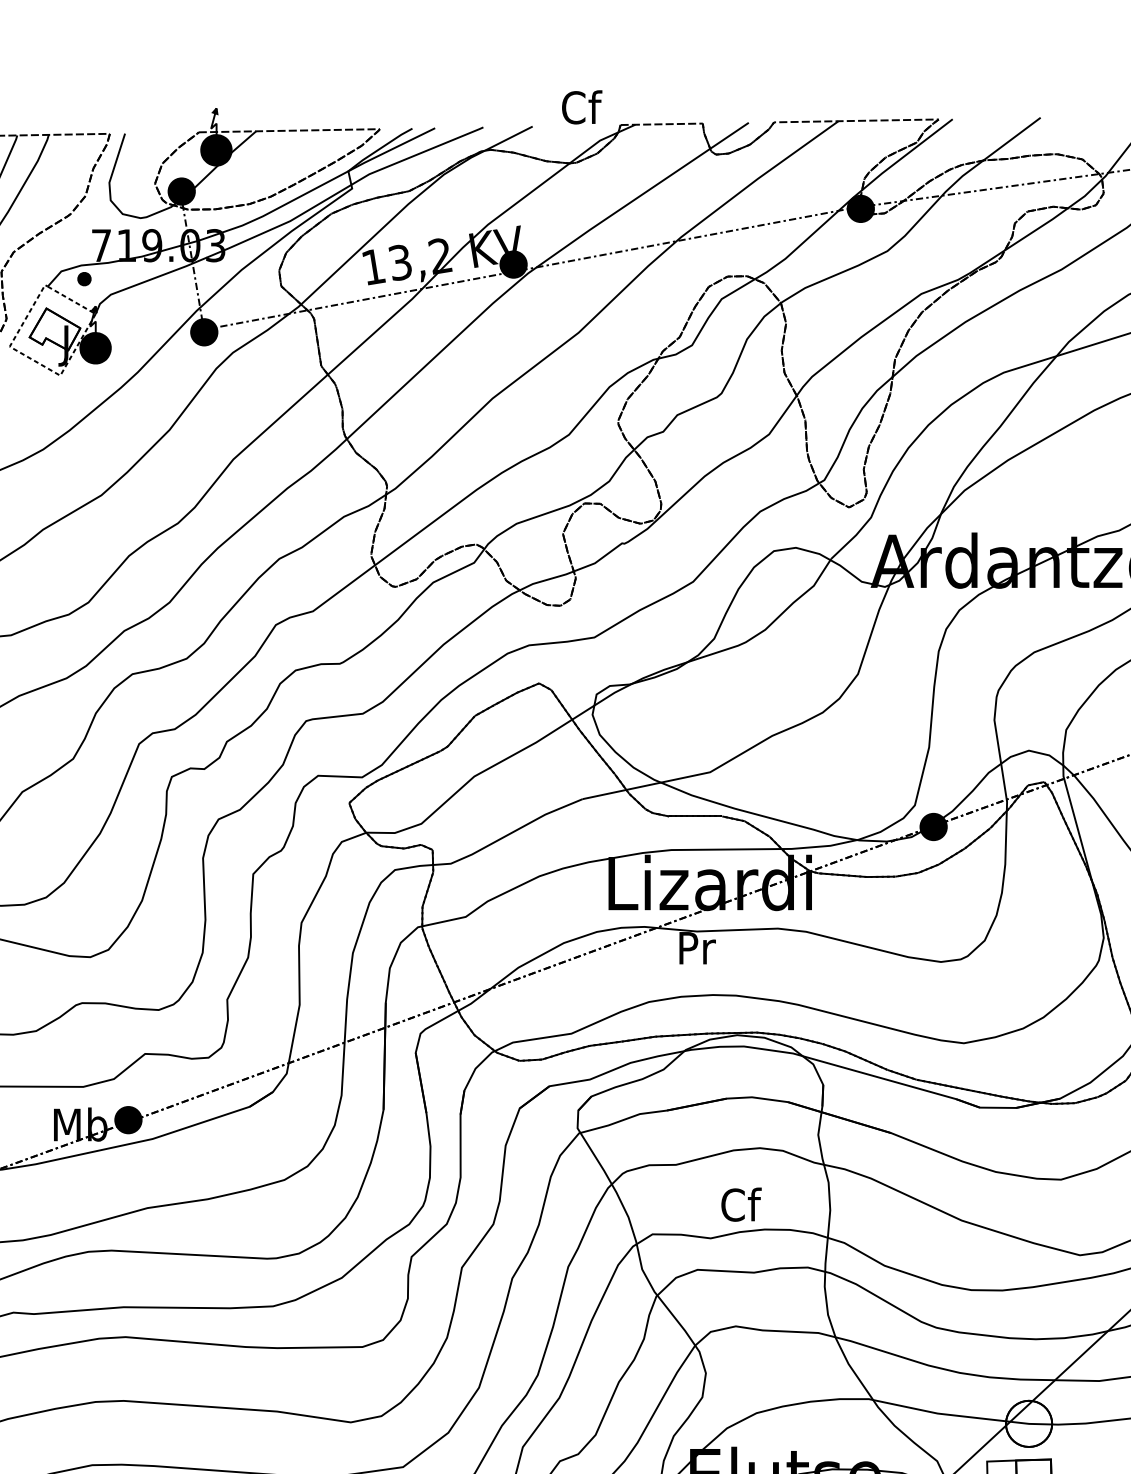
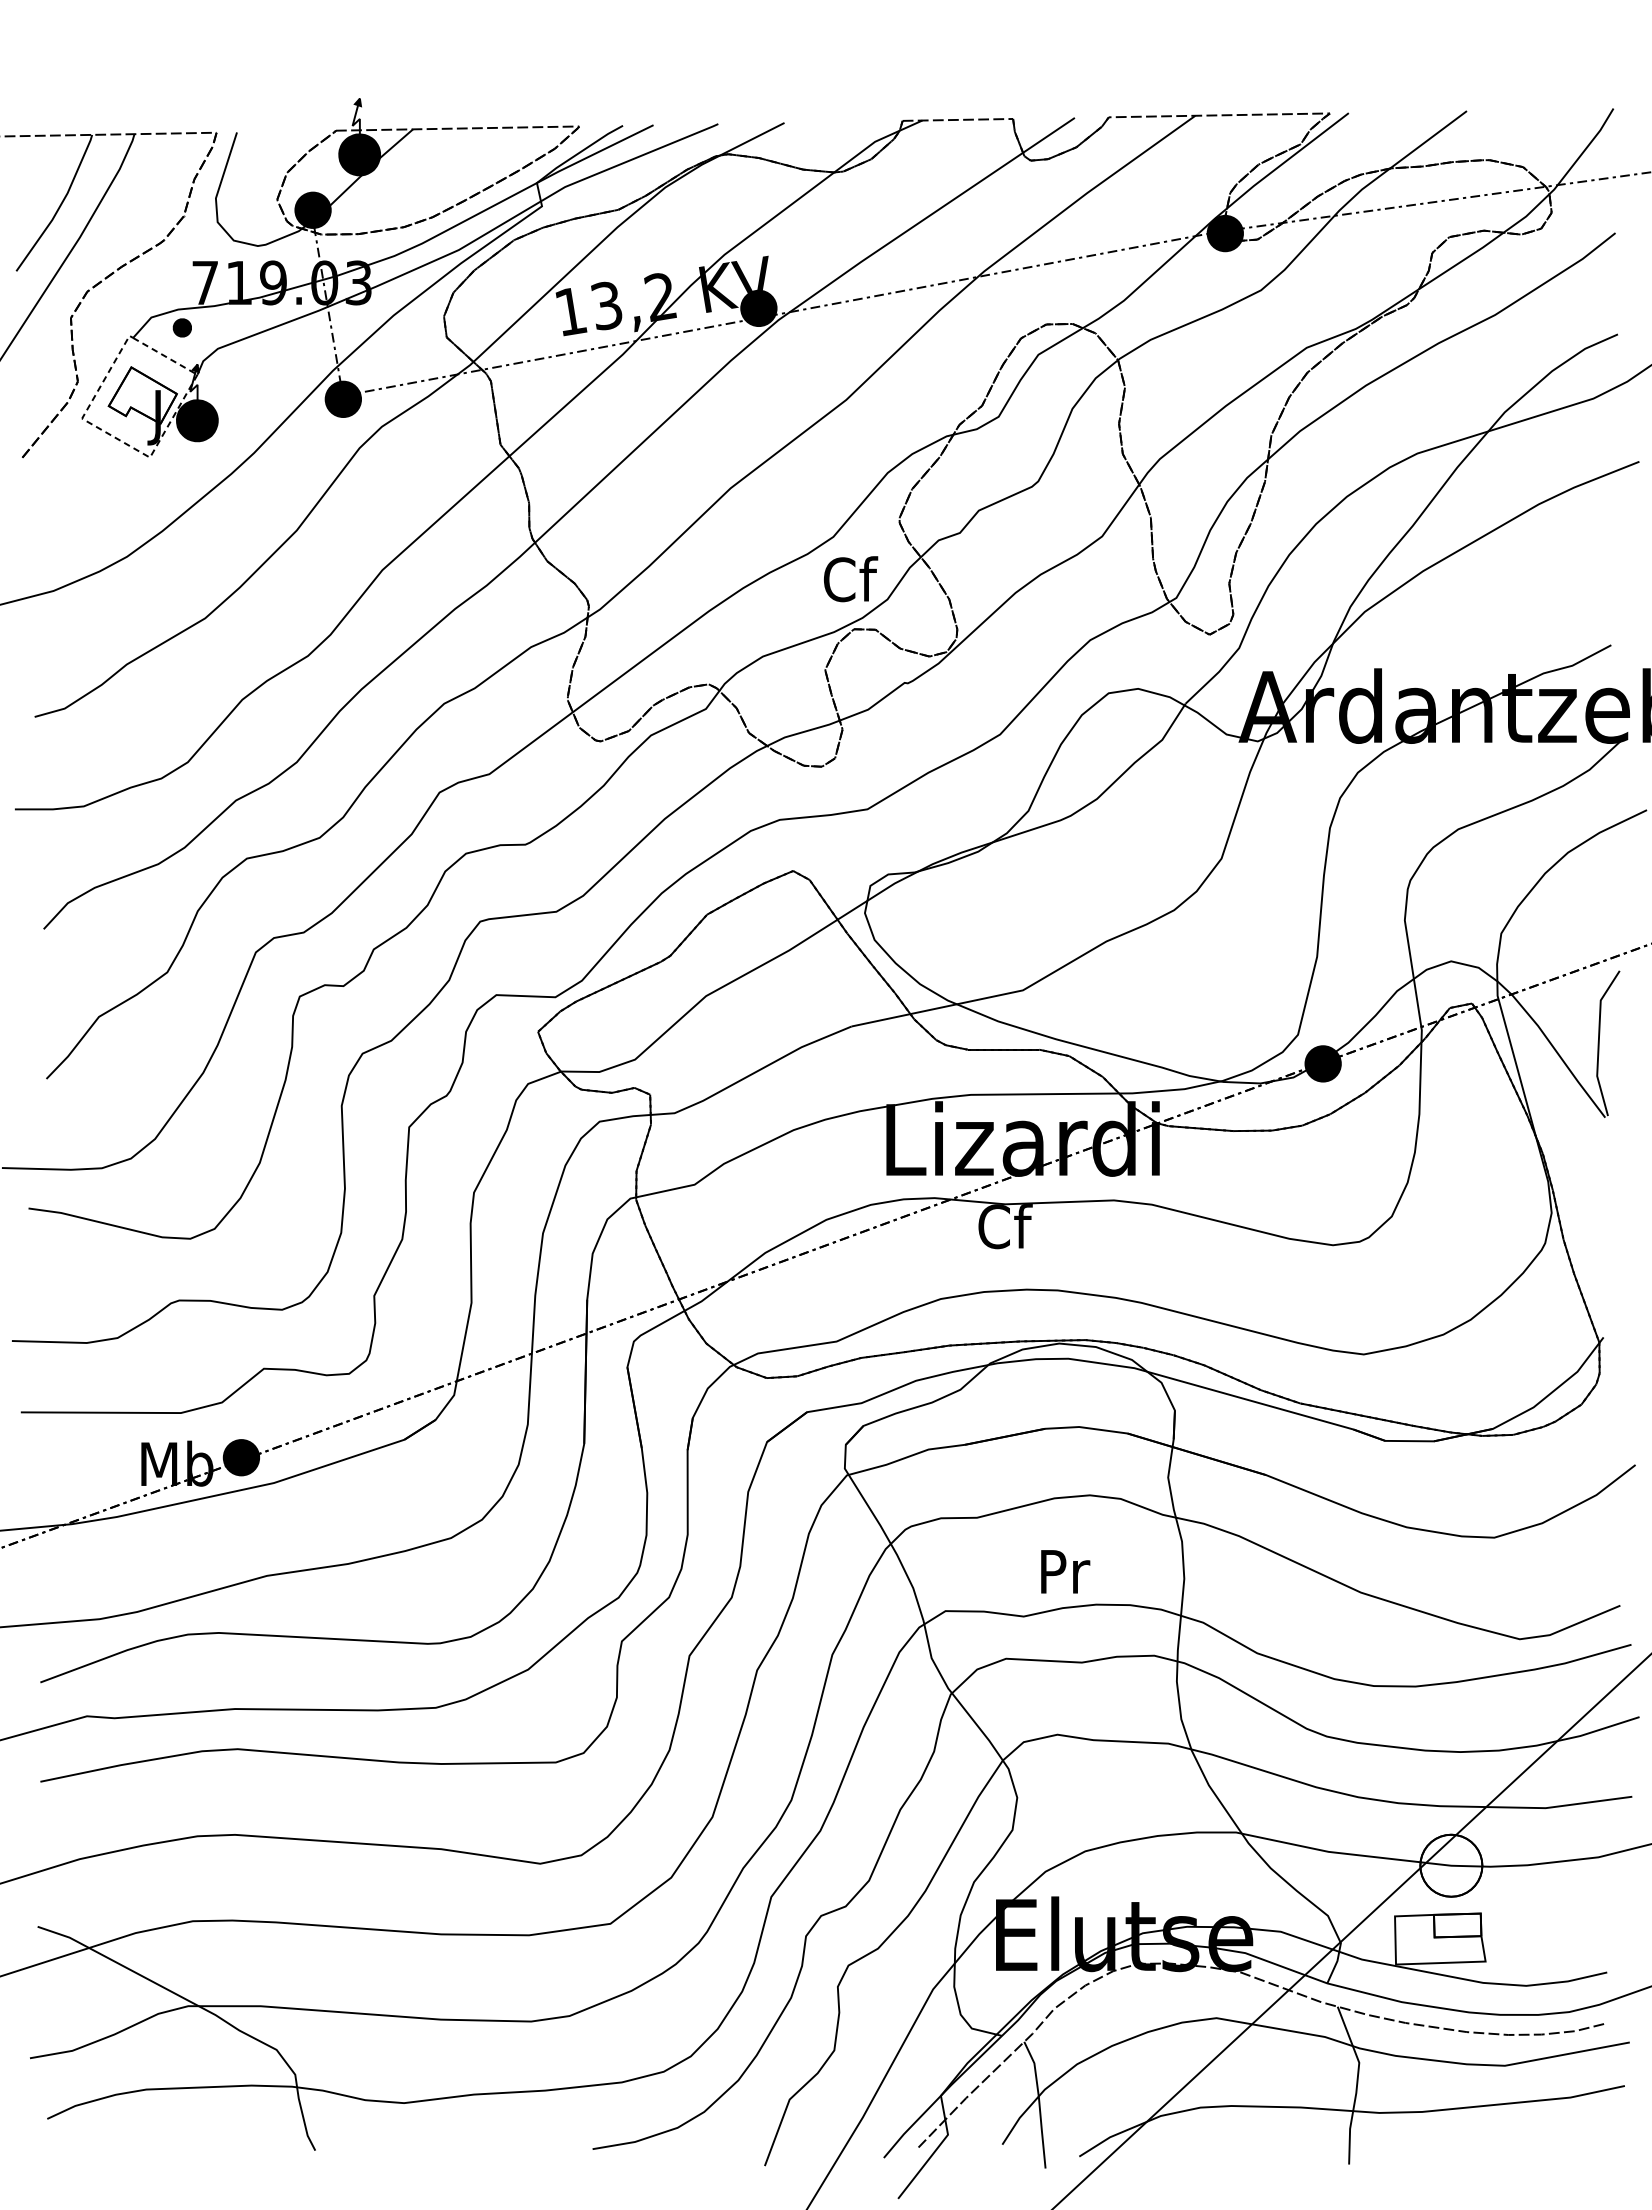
text: (582, 107) -> (851, 579), moved
text: (697, 948) -> (1005, 1226), Pr -> Cf
text: (741, 1204) -> (1065, 1571), Cf -> Pr

